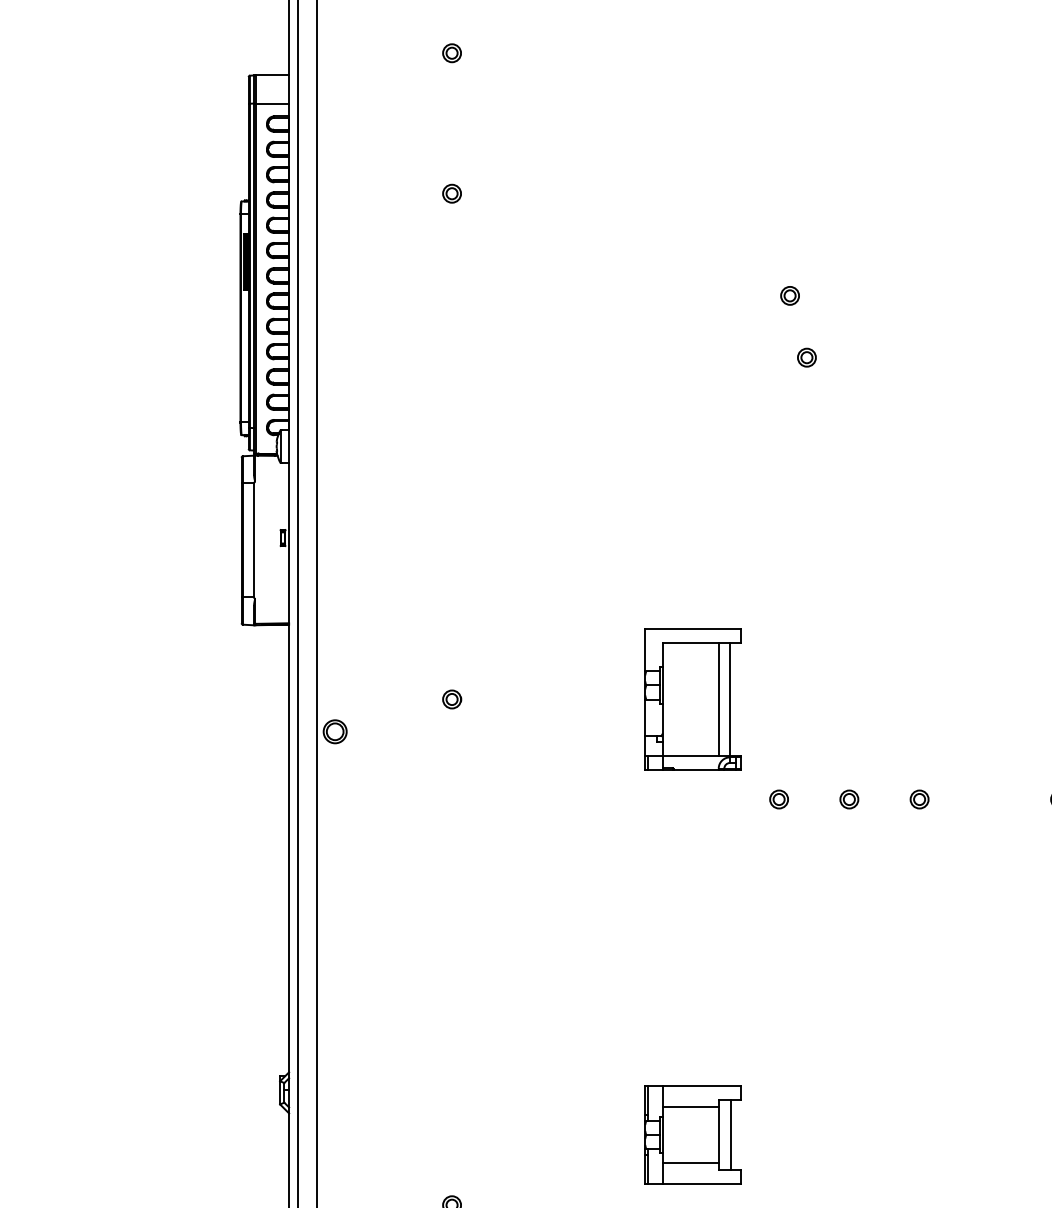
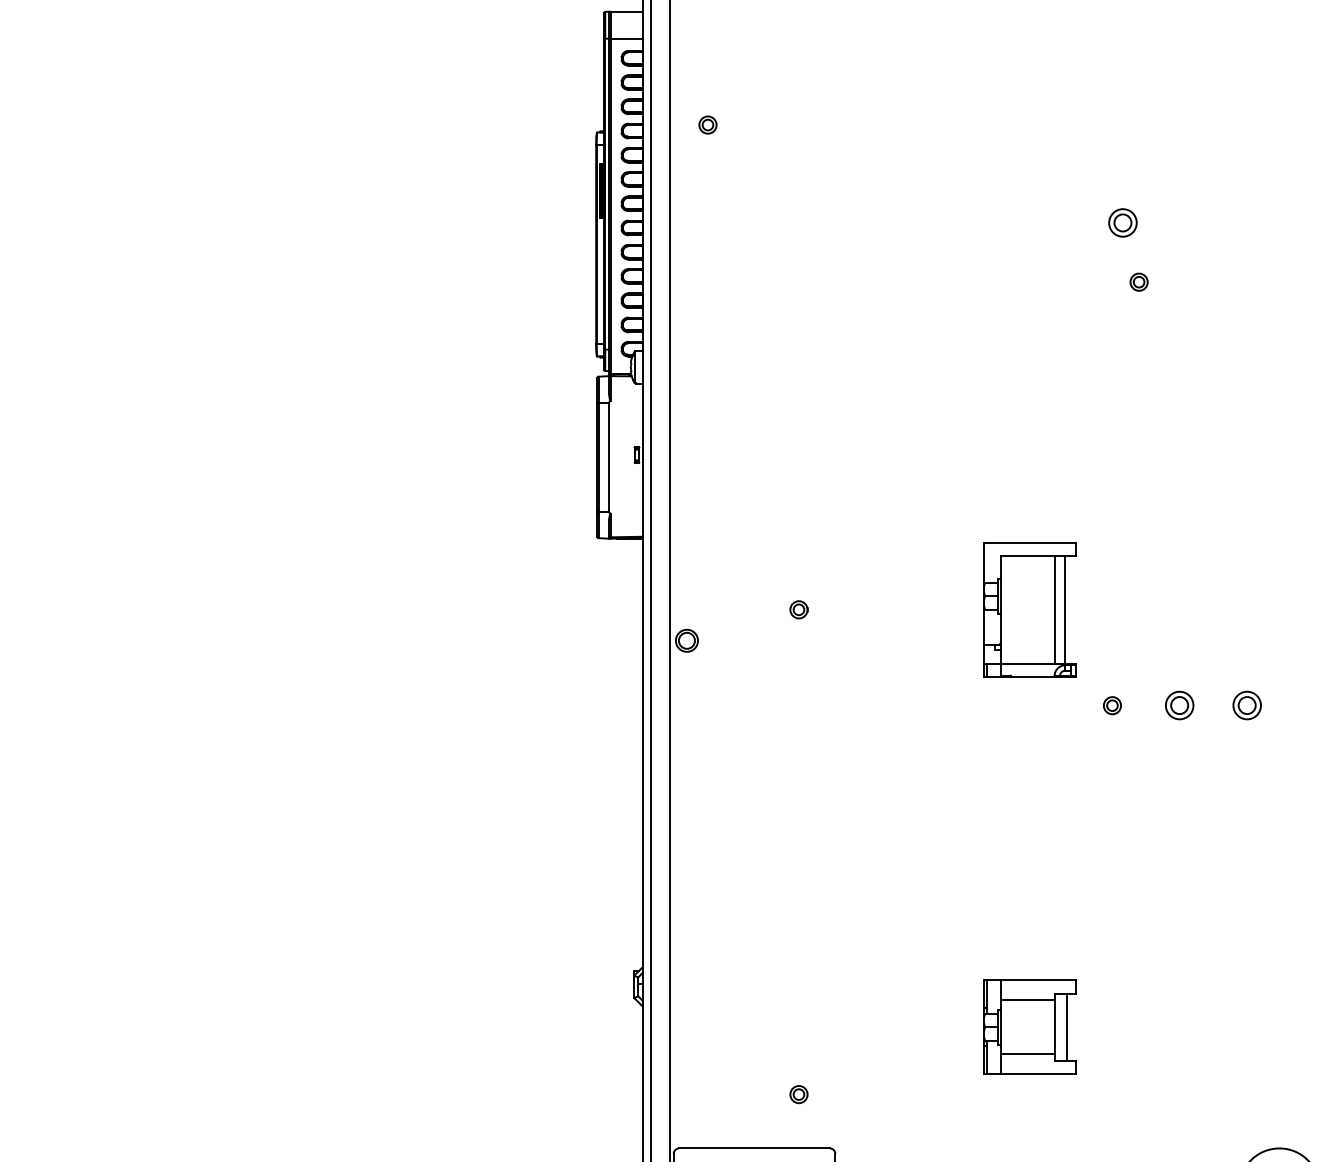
part: (451, 193) -> (707, 124), moved
part: (789, 295) -> (1122, 222), size x1.6
part: (849, 799) -> (1179, 705), size x1.6
part: (918, 799) -> (1246, 705), size x1.6

